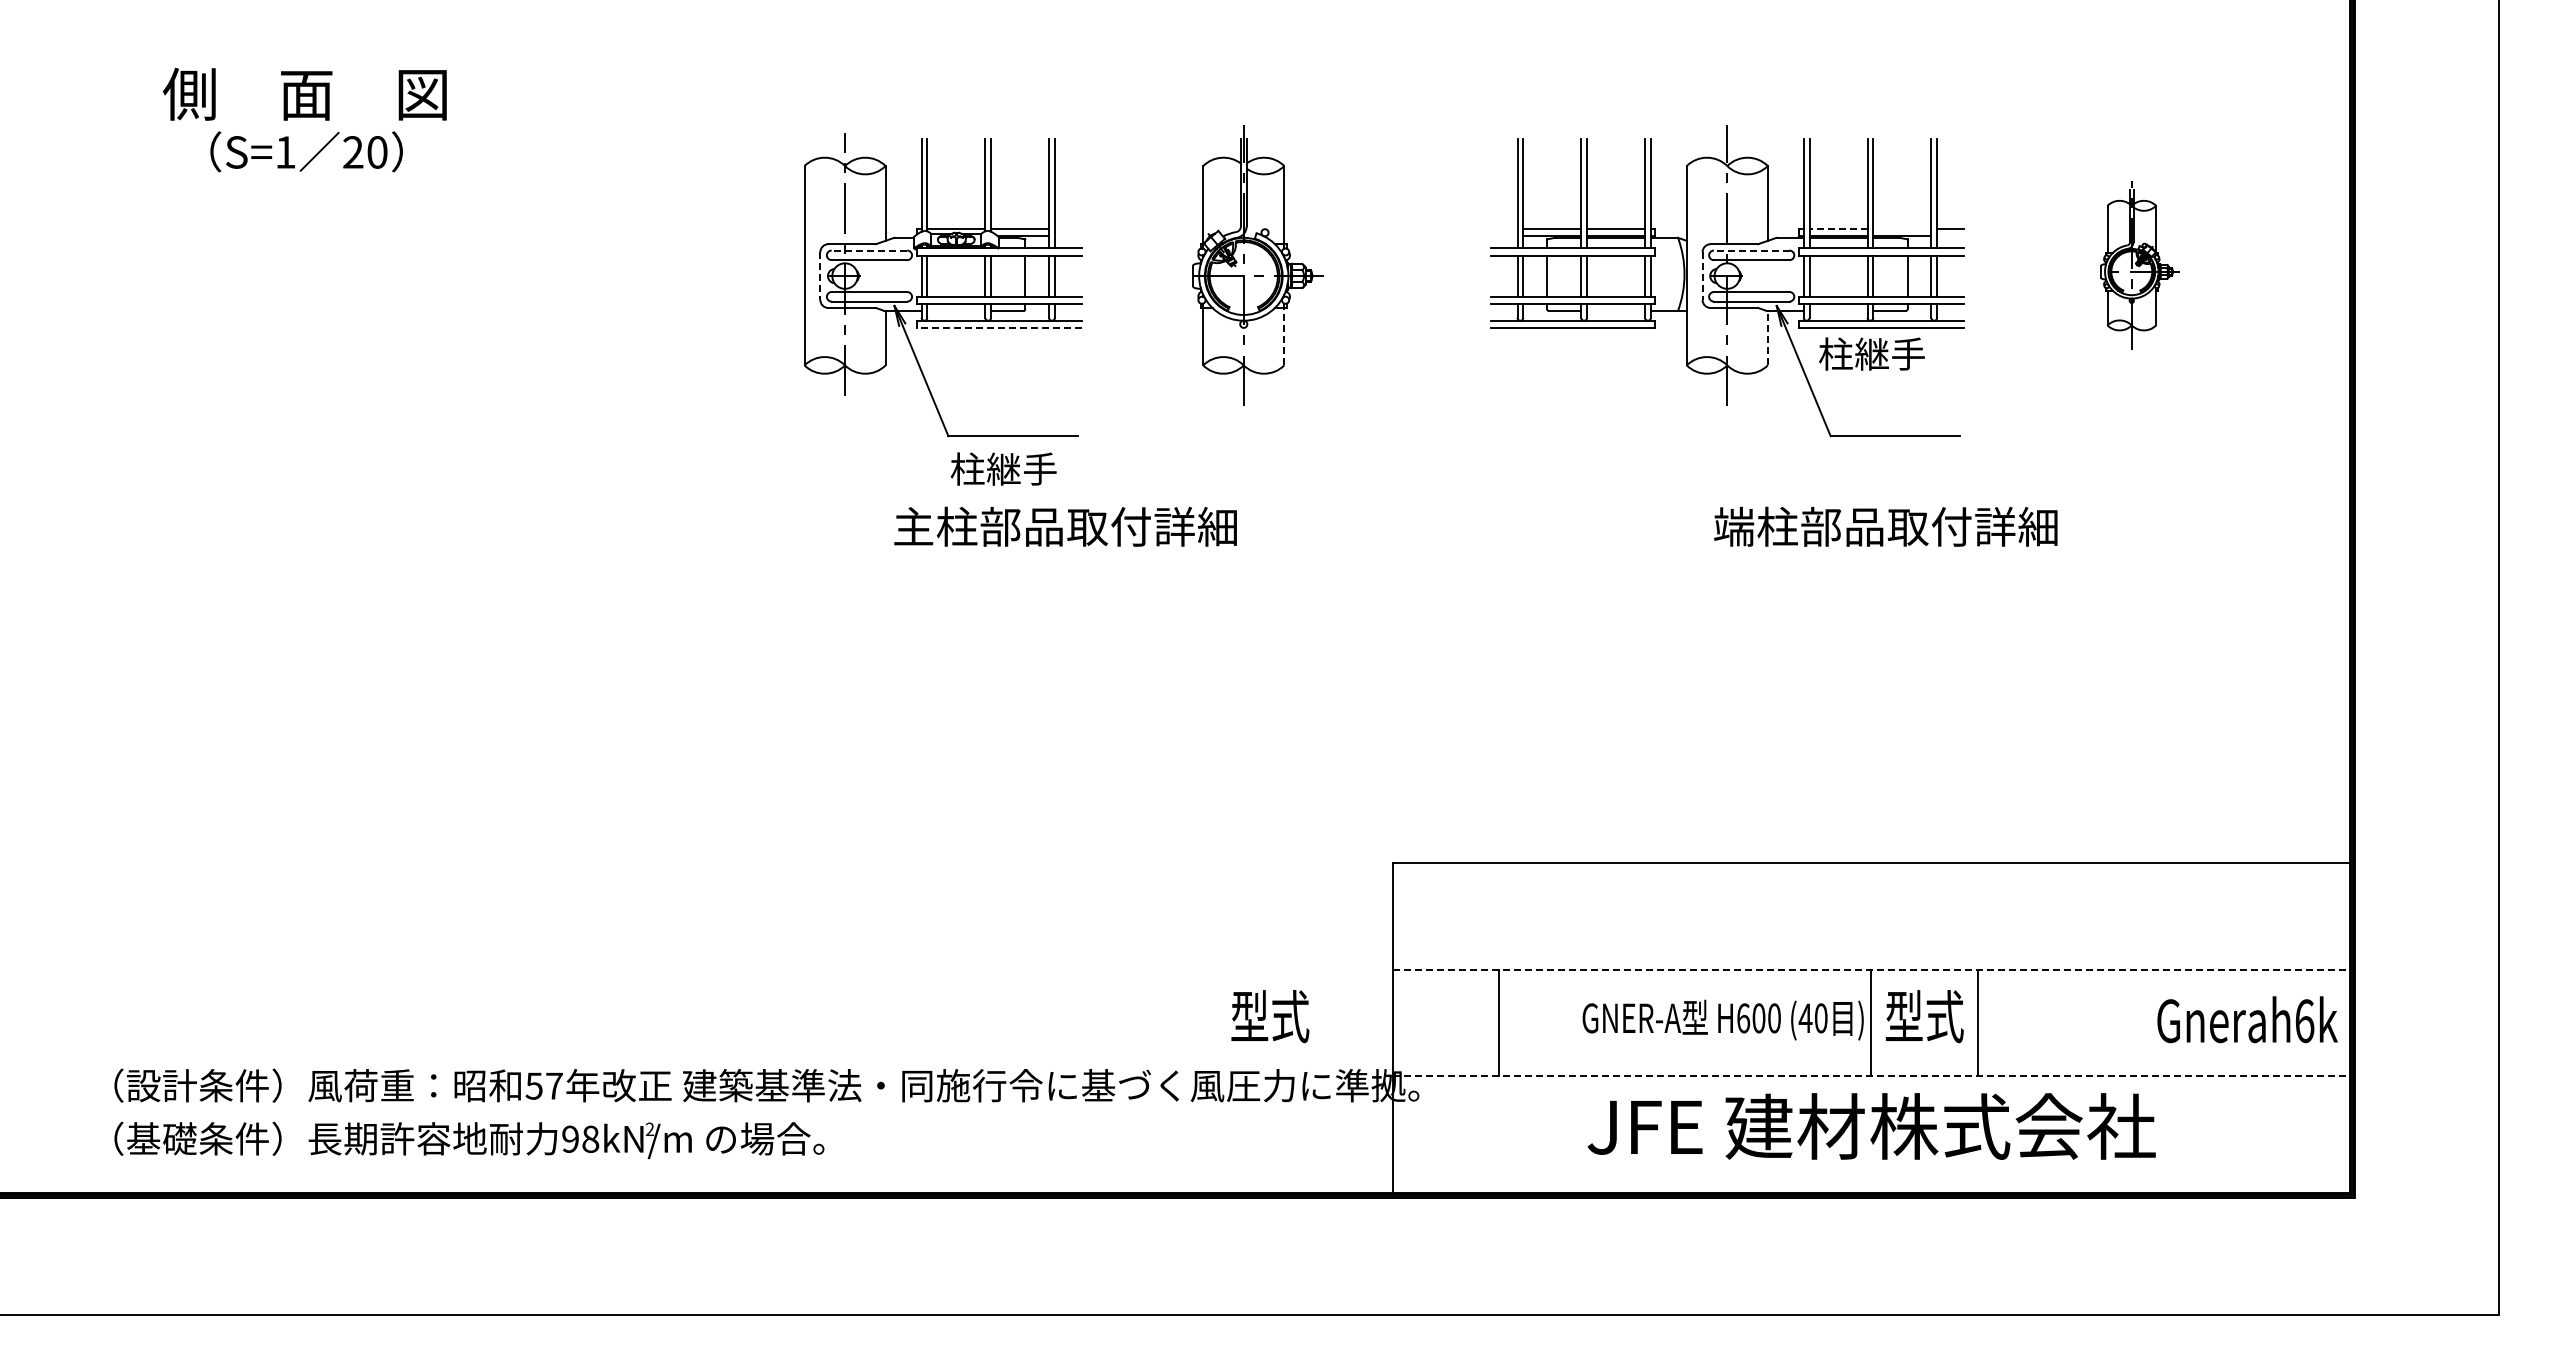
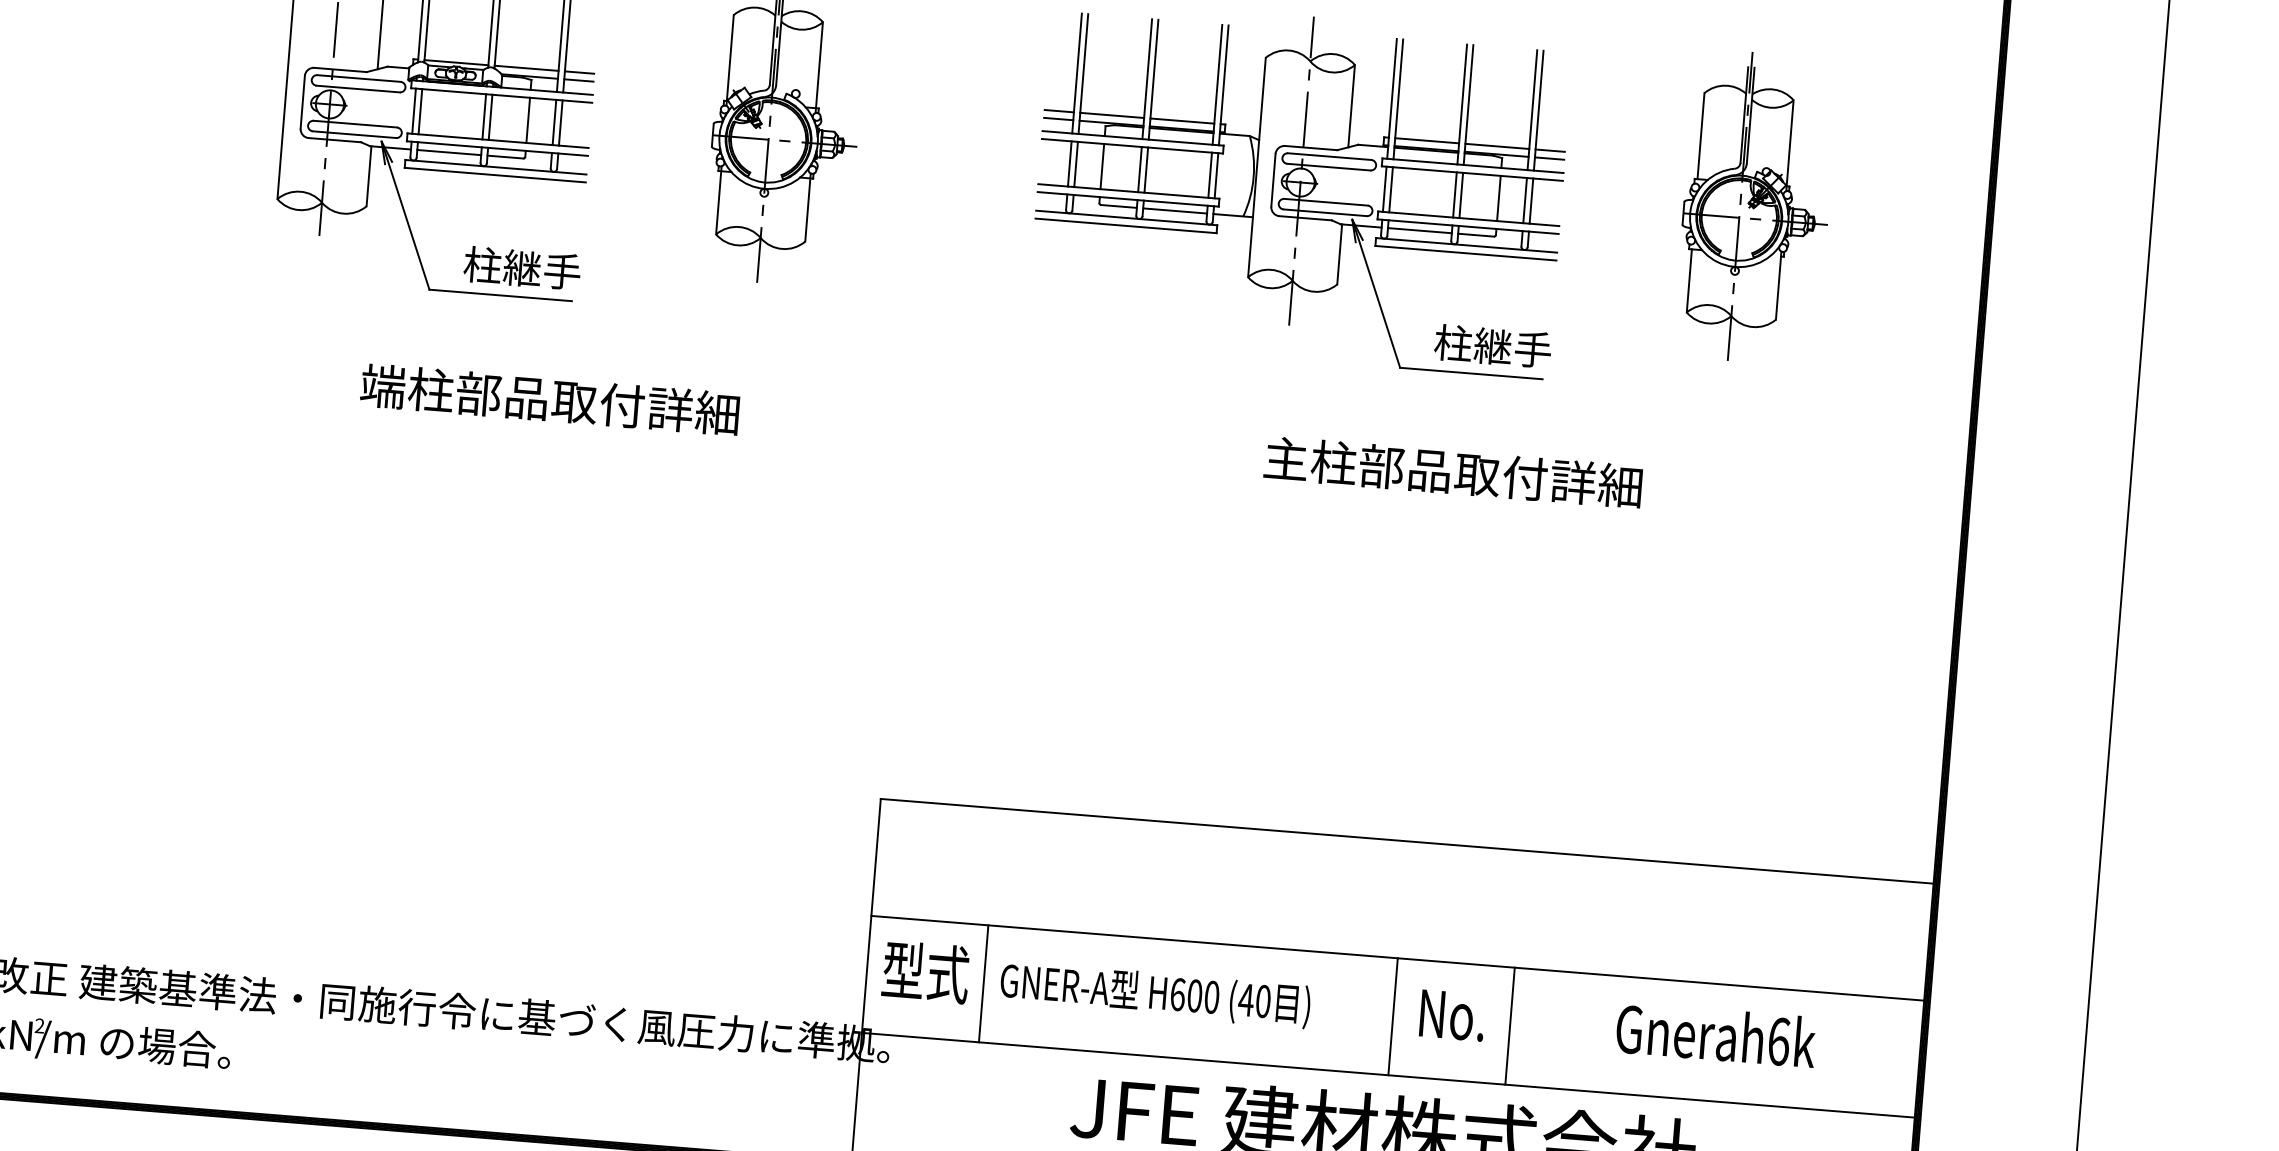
line: (1067, 229) -> (578, 72), added
line: (1503, 229) -> (1058, 111), added
line: (1838, 229) -> (1427, 141), dashed -> solid
line: (1902, 229) -> (1497, 146), added
line: (1067, 236) -> (578, 80), added
line: (1503, 236) -> (1057, 119), added
line: (1950, 236) -> (1549, 158), added
line: (869, 250) -> (359, 78), dashed -> solid
line: (1751, 250) -> (1329, 156), dashed -> solid
part: (2140, 265) -> (1756, 207), size x1.67
line: (820, 276) -> (302, 102), dashed -> solid
line: (1702, 276) -> (1273, 180), dashed -> solid
line: (956, 310) -> (449, 152), added
line: (1616, 310) -> (1175, 210), added
line: (1838, 310) -> (1419, 230), added
line: (999, 327) -> (495, 174), dashed -> solid
line: (1284, 334) -> (808, 207), dashed -> solid
line: (1767, 337) -> (1339, 253), dashed -> solid
text: (1871, 353) -> (1492, 345), moved
text: (1003, 468) -> (522, 267), moved
text: (913, 526) -> (383, 386), 主柱部品取付詳細 -> 端柱部品取付詳細
text: (1734, 526) -> (1286, 458), 端柱部品取付詳細 -> 主柱部品取付詳細
line: (1871, 969) -> (1397, 958), dashed -> solid
text: (1270, 1016) -> (926, 972), moved
text: (1924, 1016) -> (1452, 1014), 型式 -> No.
text: (1722, 1019) -> (1154, 994), moved
text: (2247, 1019) -> (1716, 1034), moved
line: (1871, 1075) -> (1388, 1074), dashed -> solid

